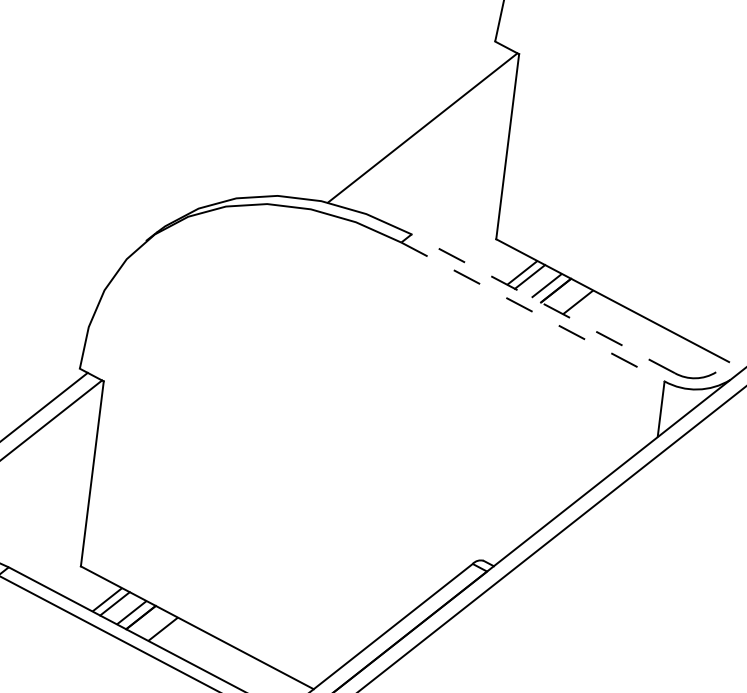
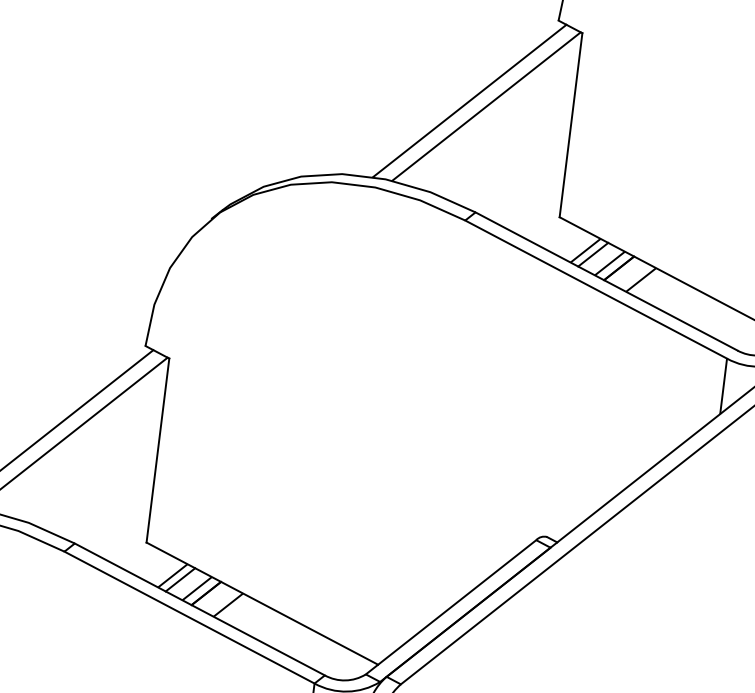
line: (405, 121) -> (469, 100), added
line: (543, 303) -> (606, 281), dashed -> solid
line: (533, 311) -> (596, 289), dashed -> solid

